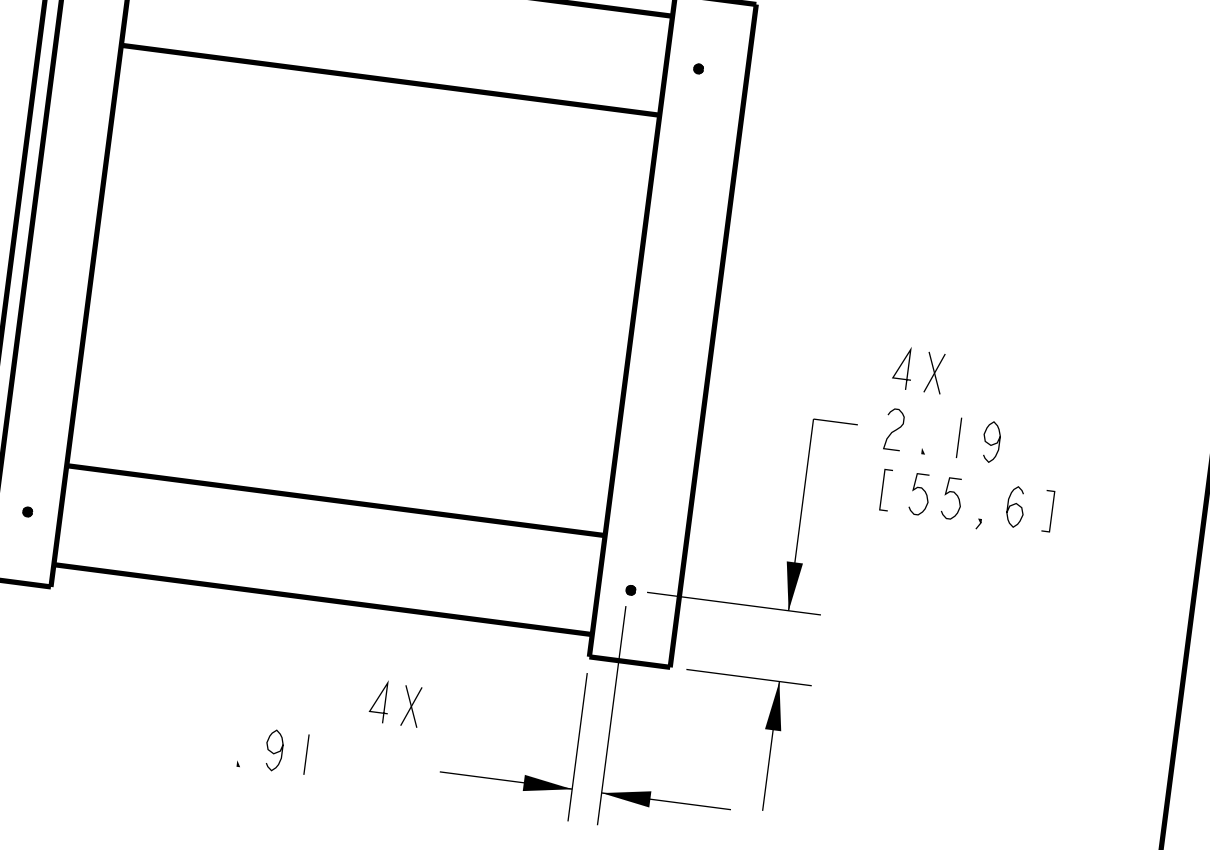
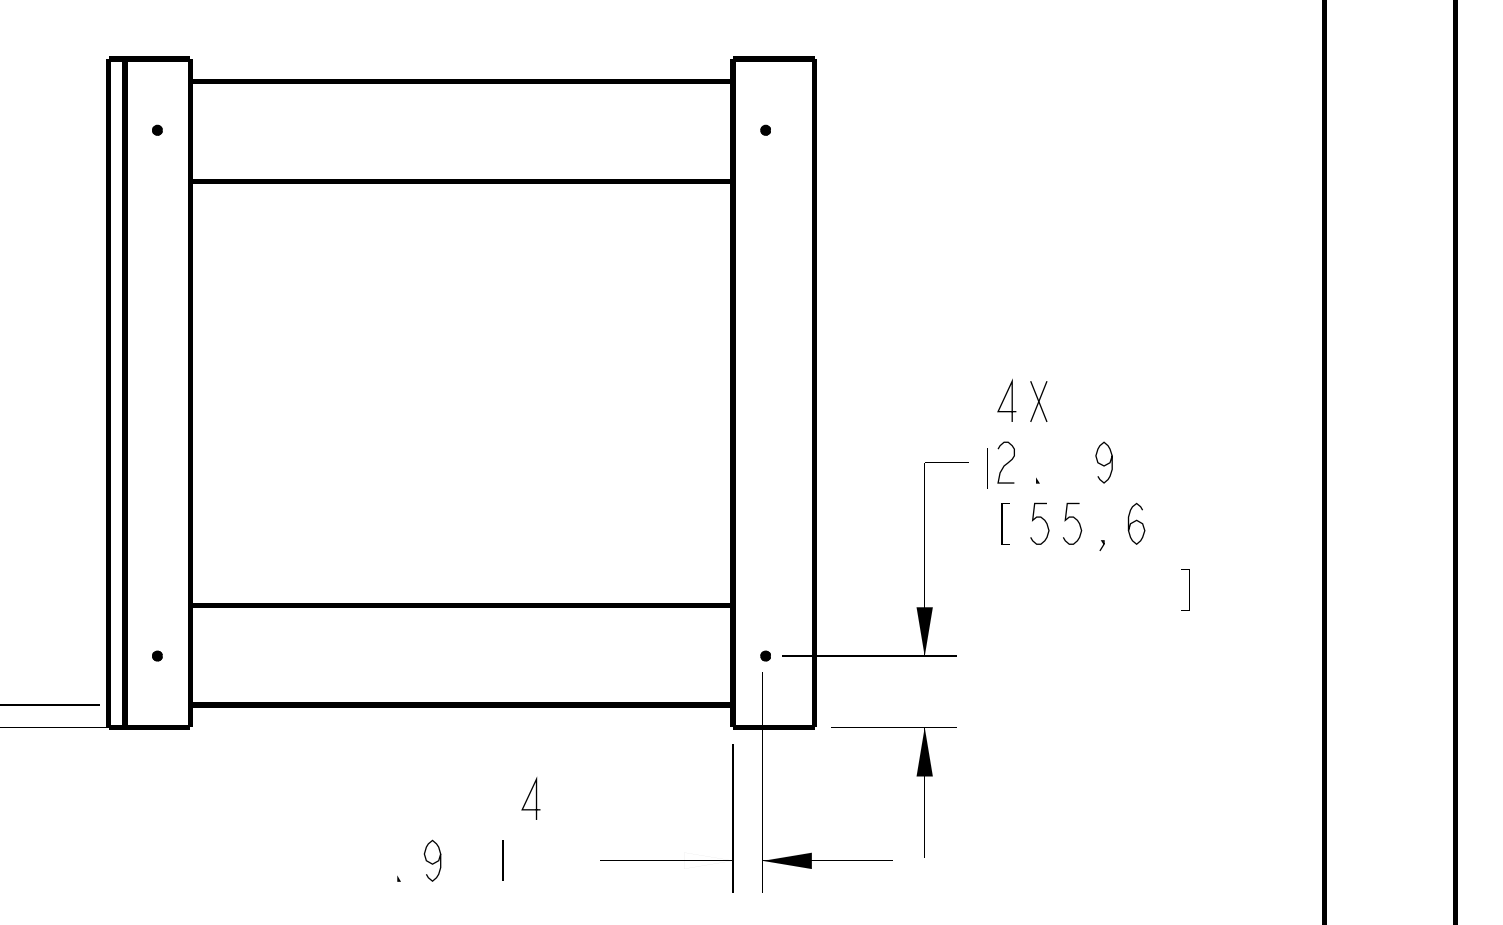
line: (959, 437) -> (987, 468), moved
line: (1052, 511) -> (1189, 589), moved
part: (410, 706) -> (562, 799), removed
line: (305, 754) -> (502, 860), moved
fill: (547, 785) -> (708, 860), removed

